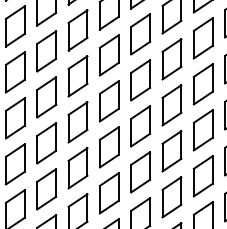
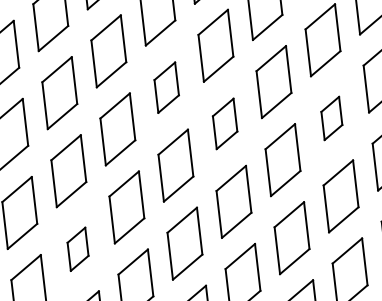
part: (108, 101) -> (165, 88), size x0.7
part: (140, 126) -> (224, 124), size x0.7
part: (202, 130) -> (330, 118), size x0.6
part: (46, 189) -> (77, 249), size x0.6

